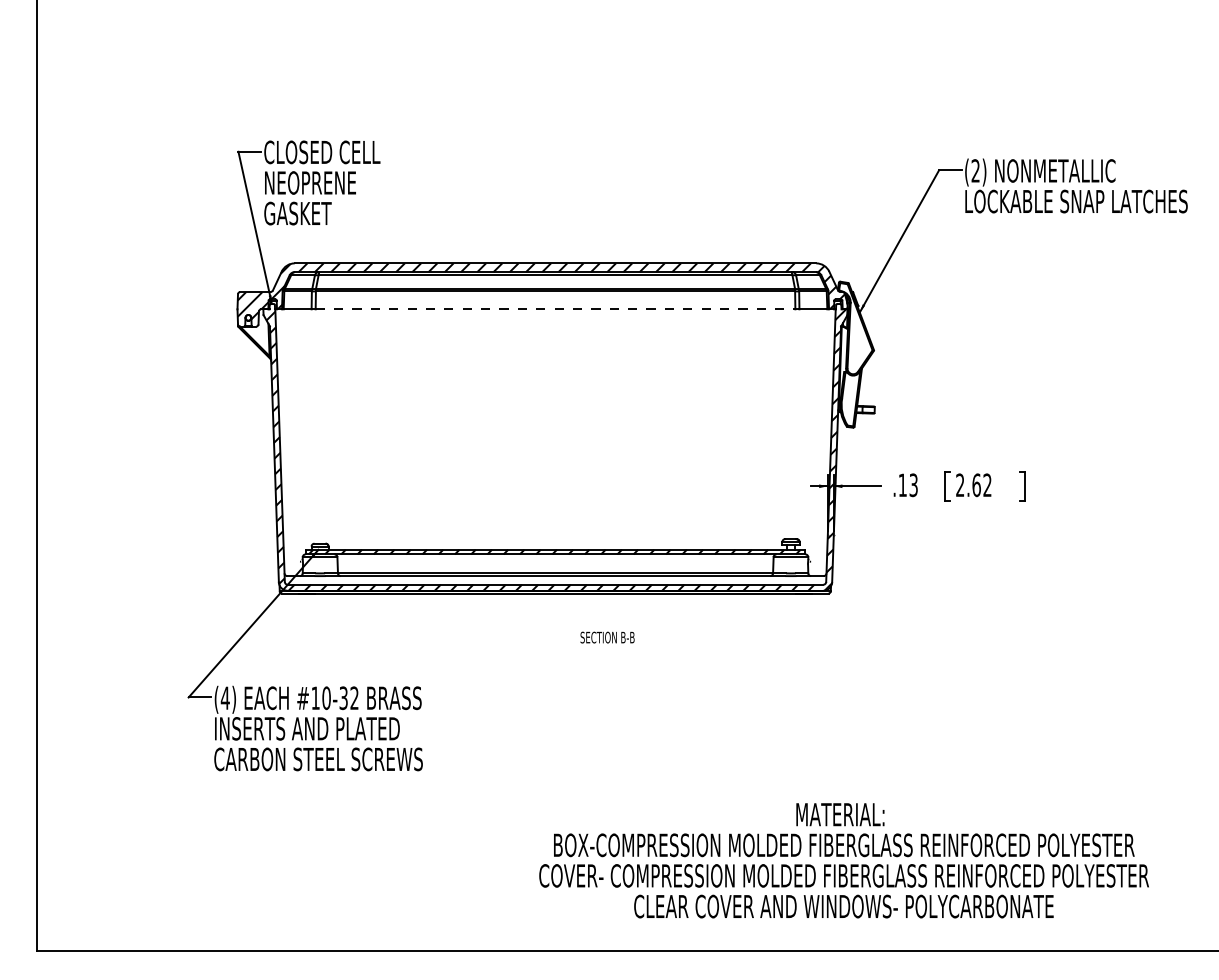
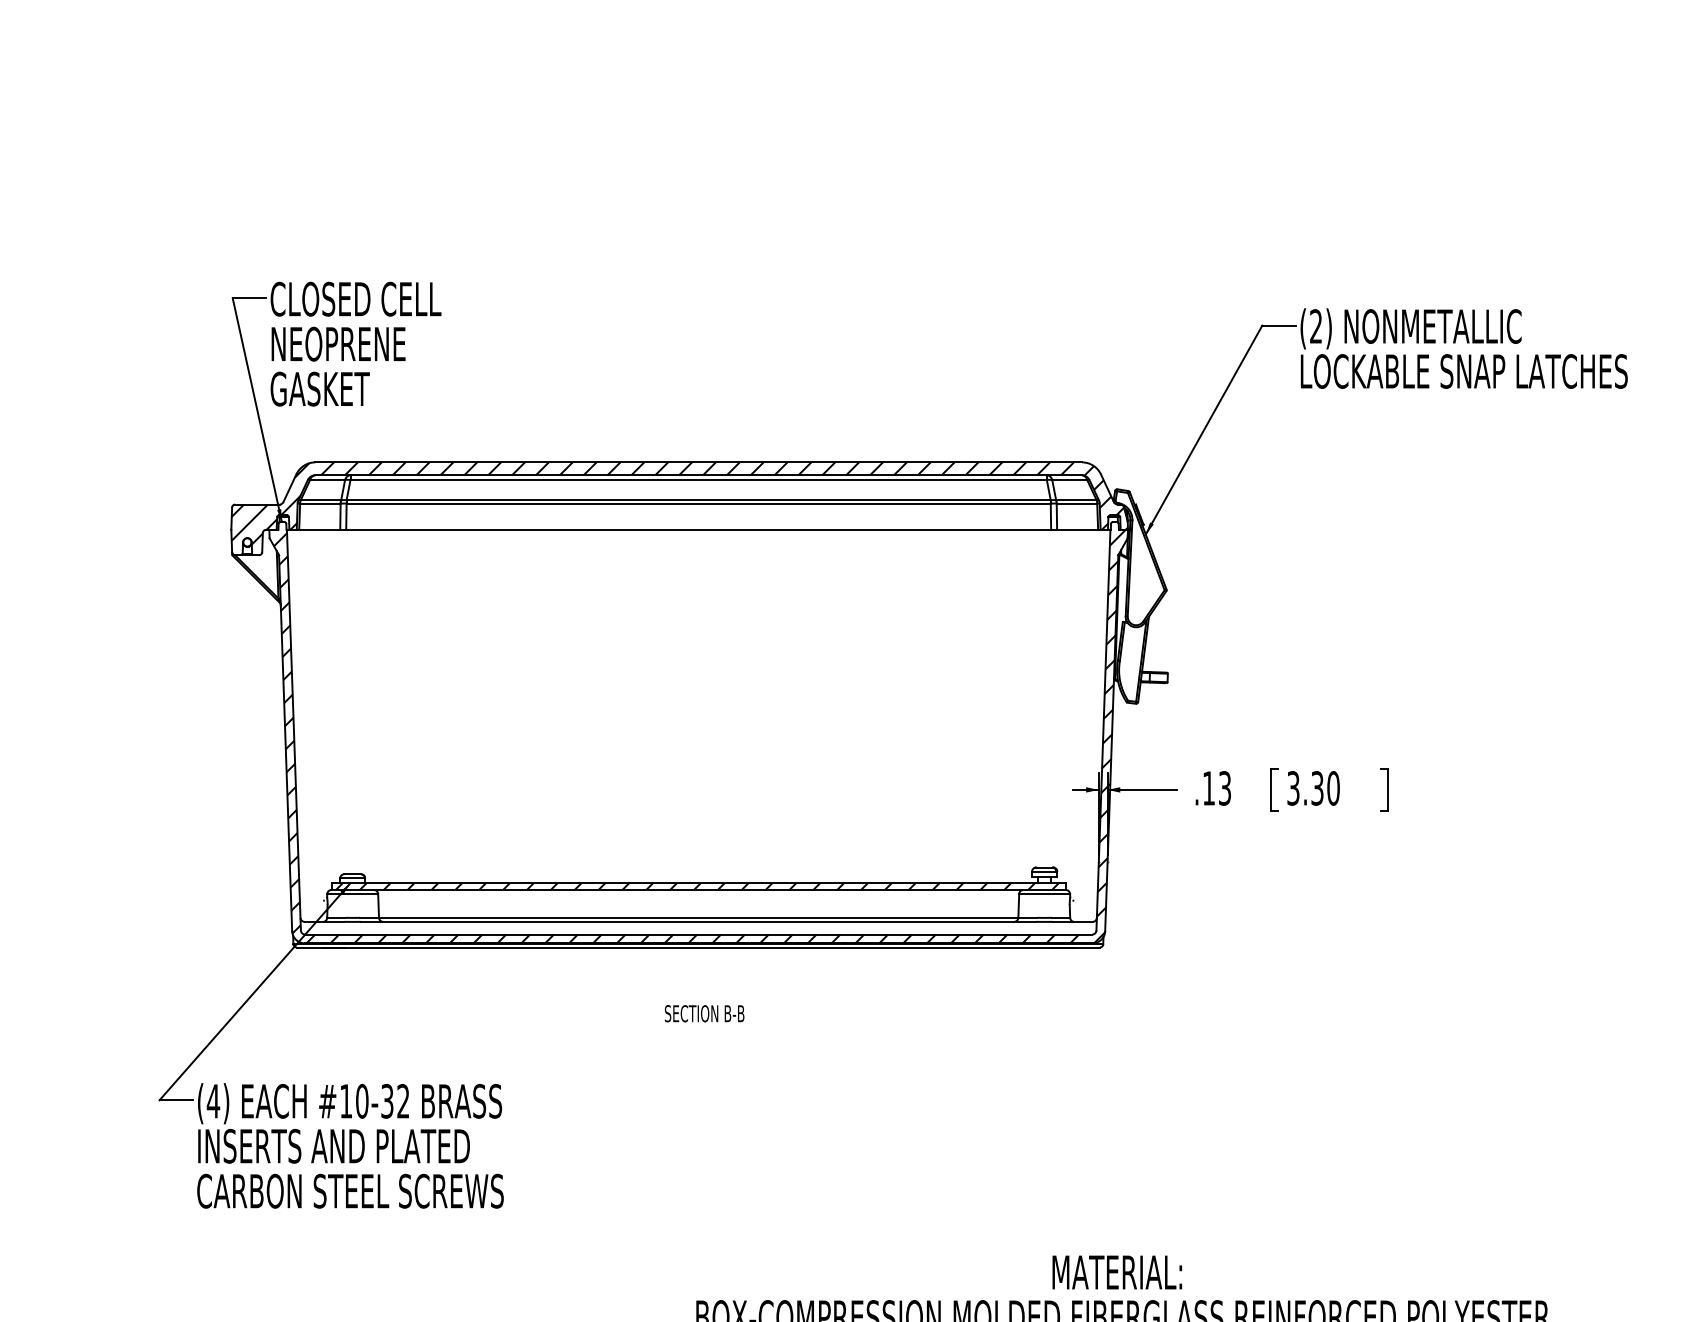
line: (555, 309) -> (698, 530), dashed -> solid
text: (973, 485) -> (1312, 788), 2.62 -> 3.30
text: (607, 637) -> (704, 1013), moved

